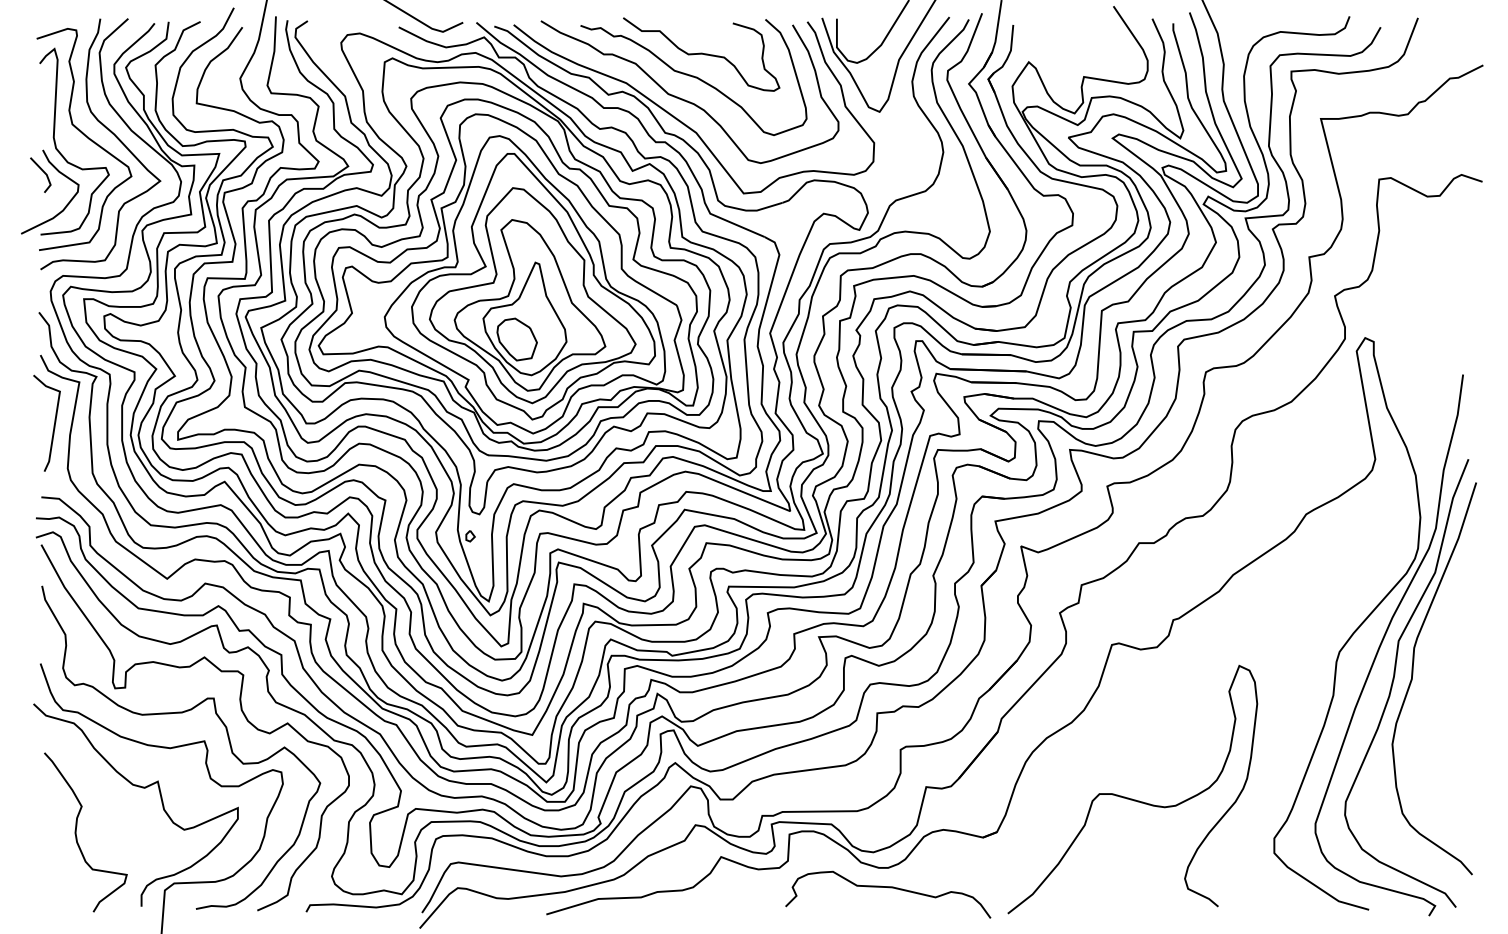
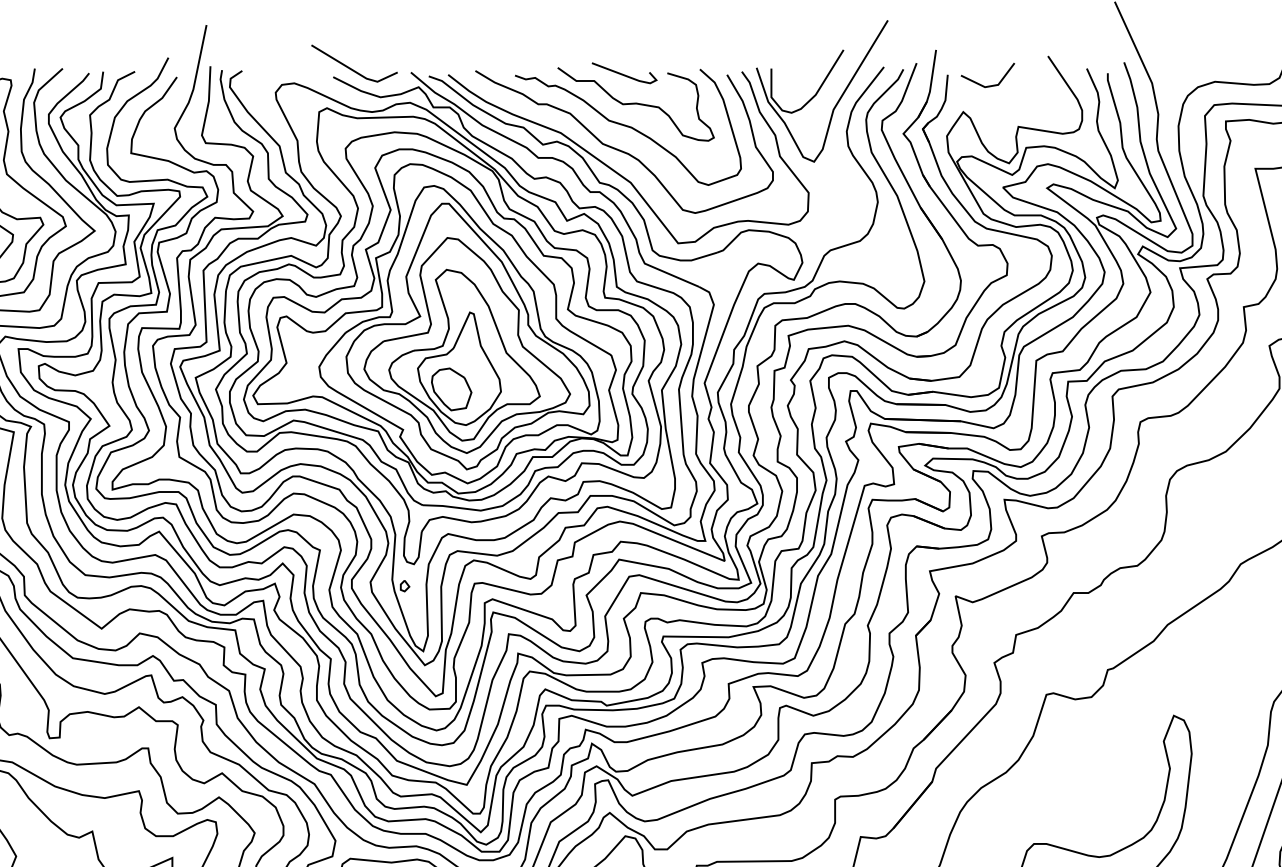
line: (690, 24) -> (624, 74), added
line: (1053, 35) -> (987, 85), added

